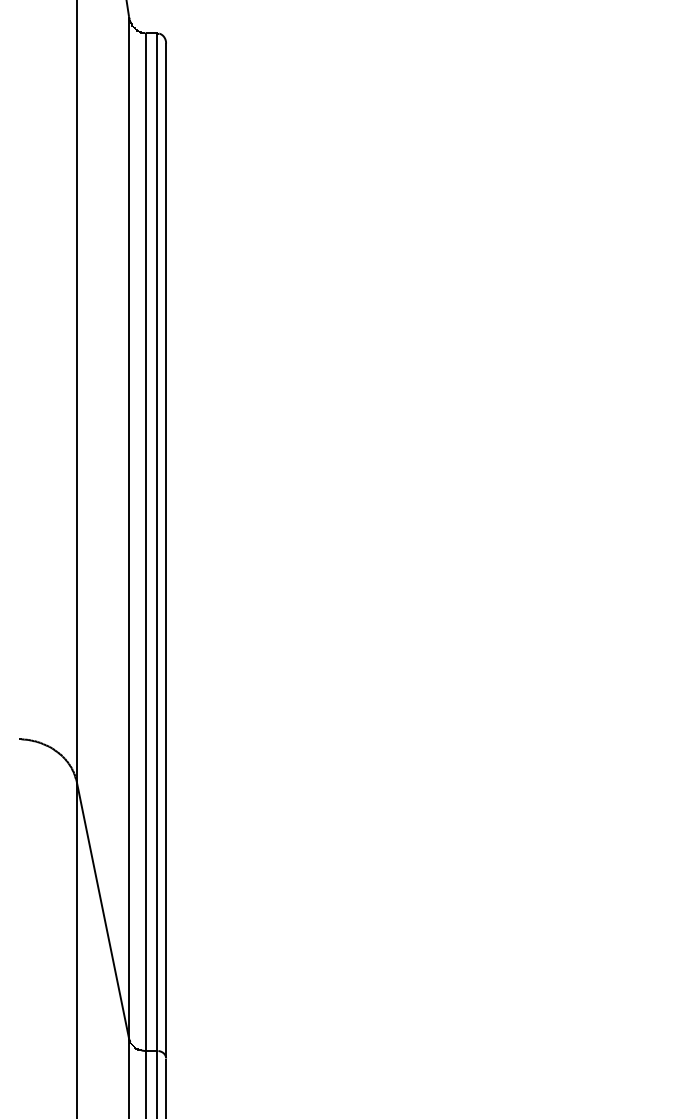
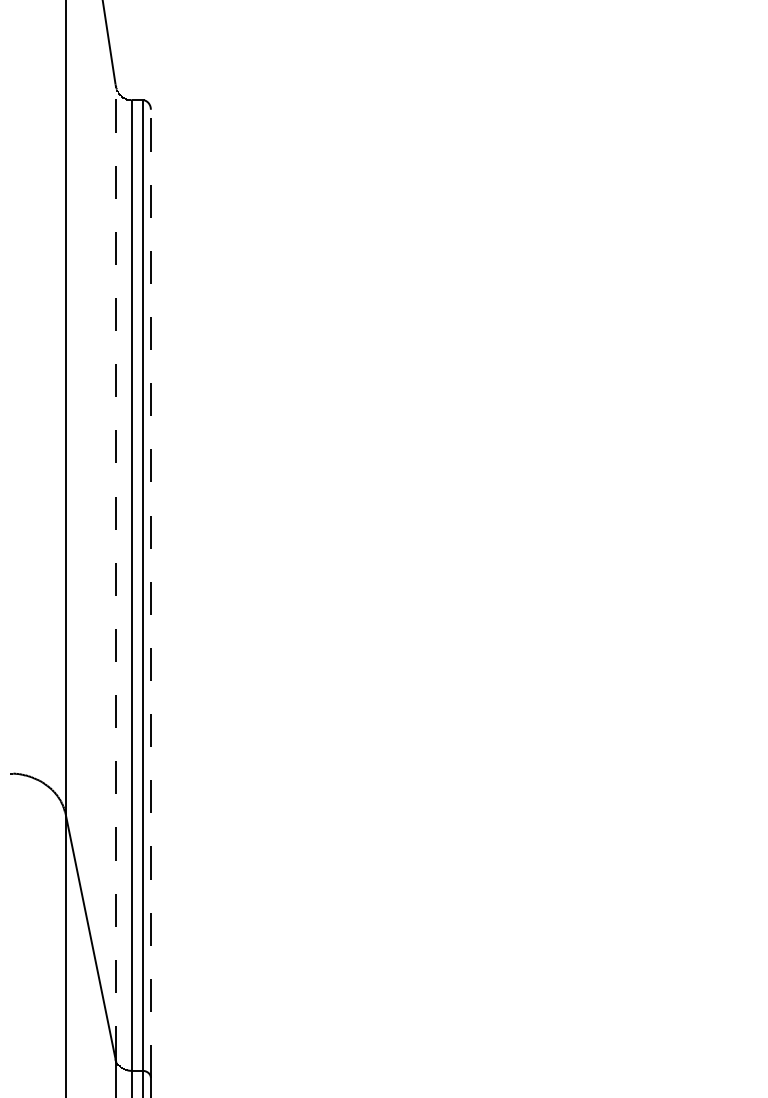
line: (129, 527) -> (115, 571), solid -> dashed
line: (165, 550) -> (150, 593), solid -> dashed

